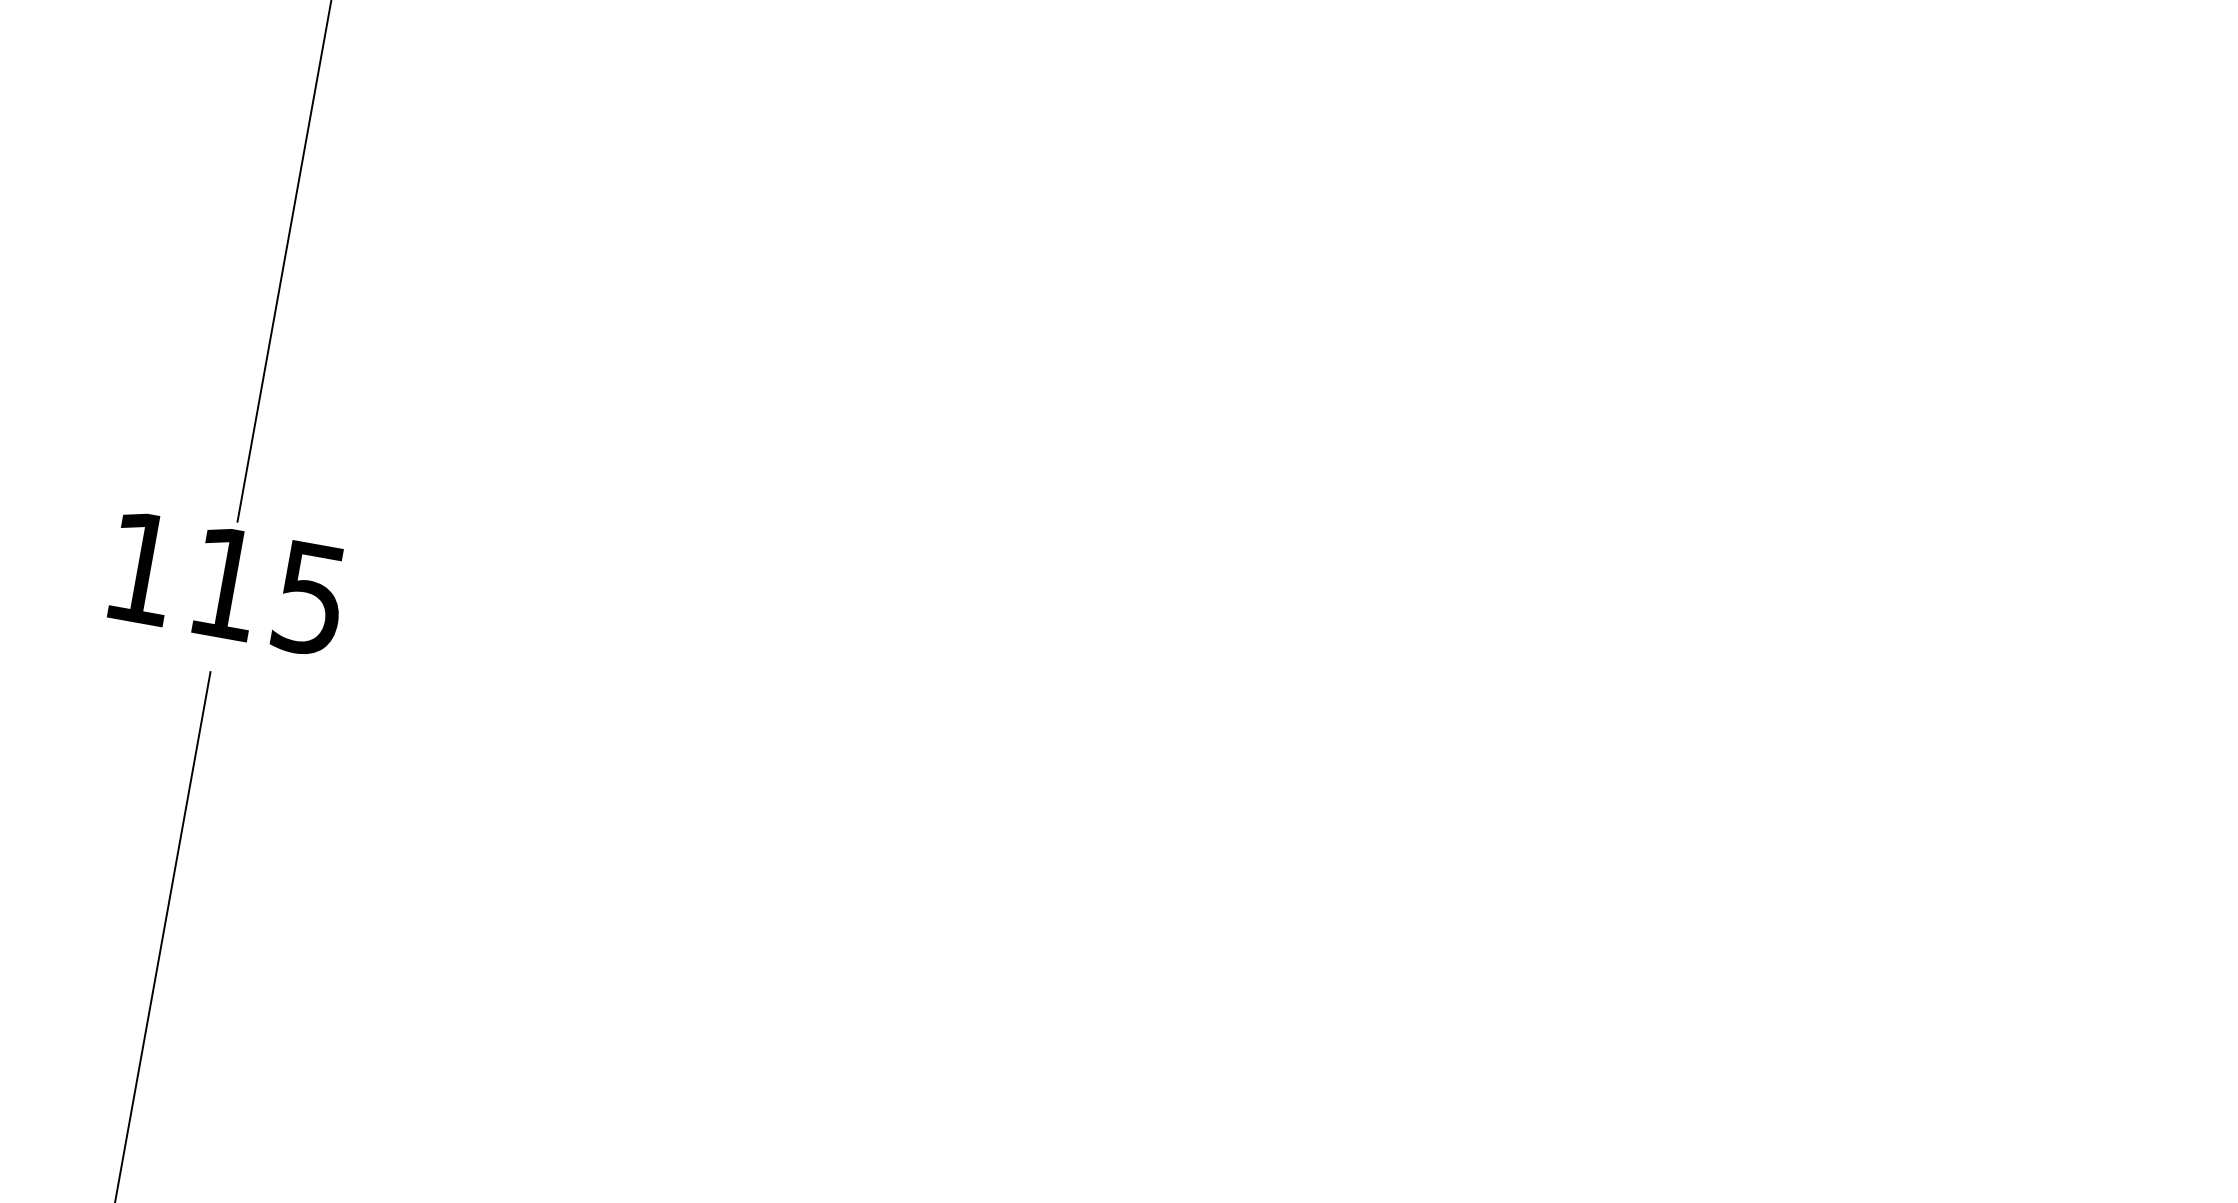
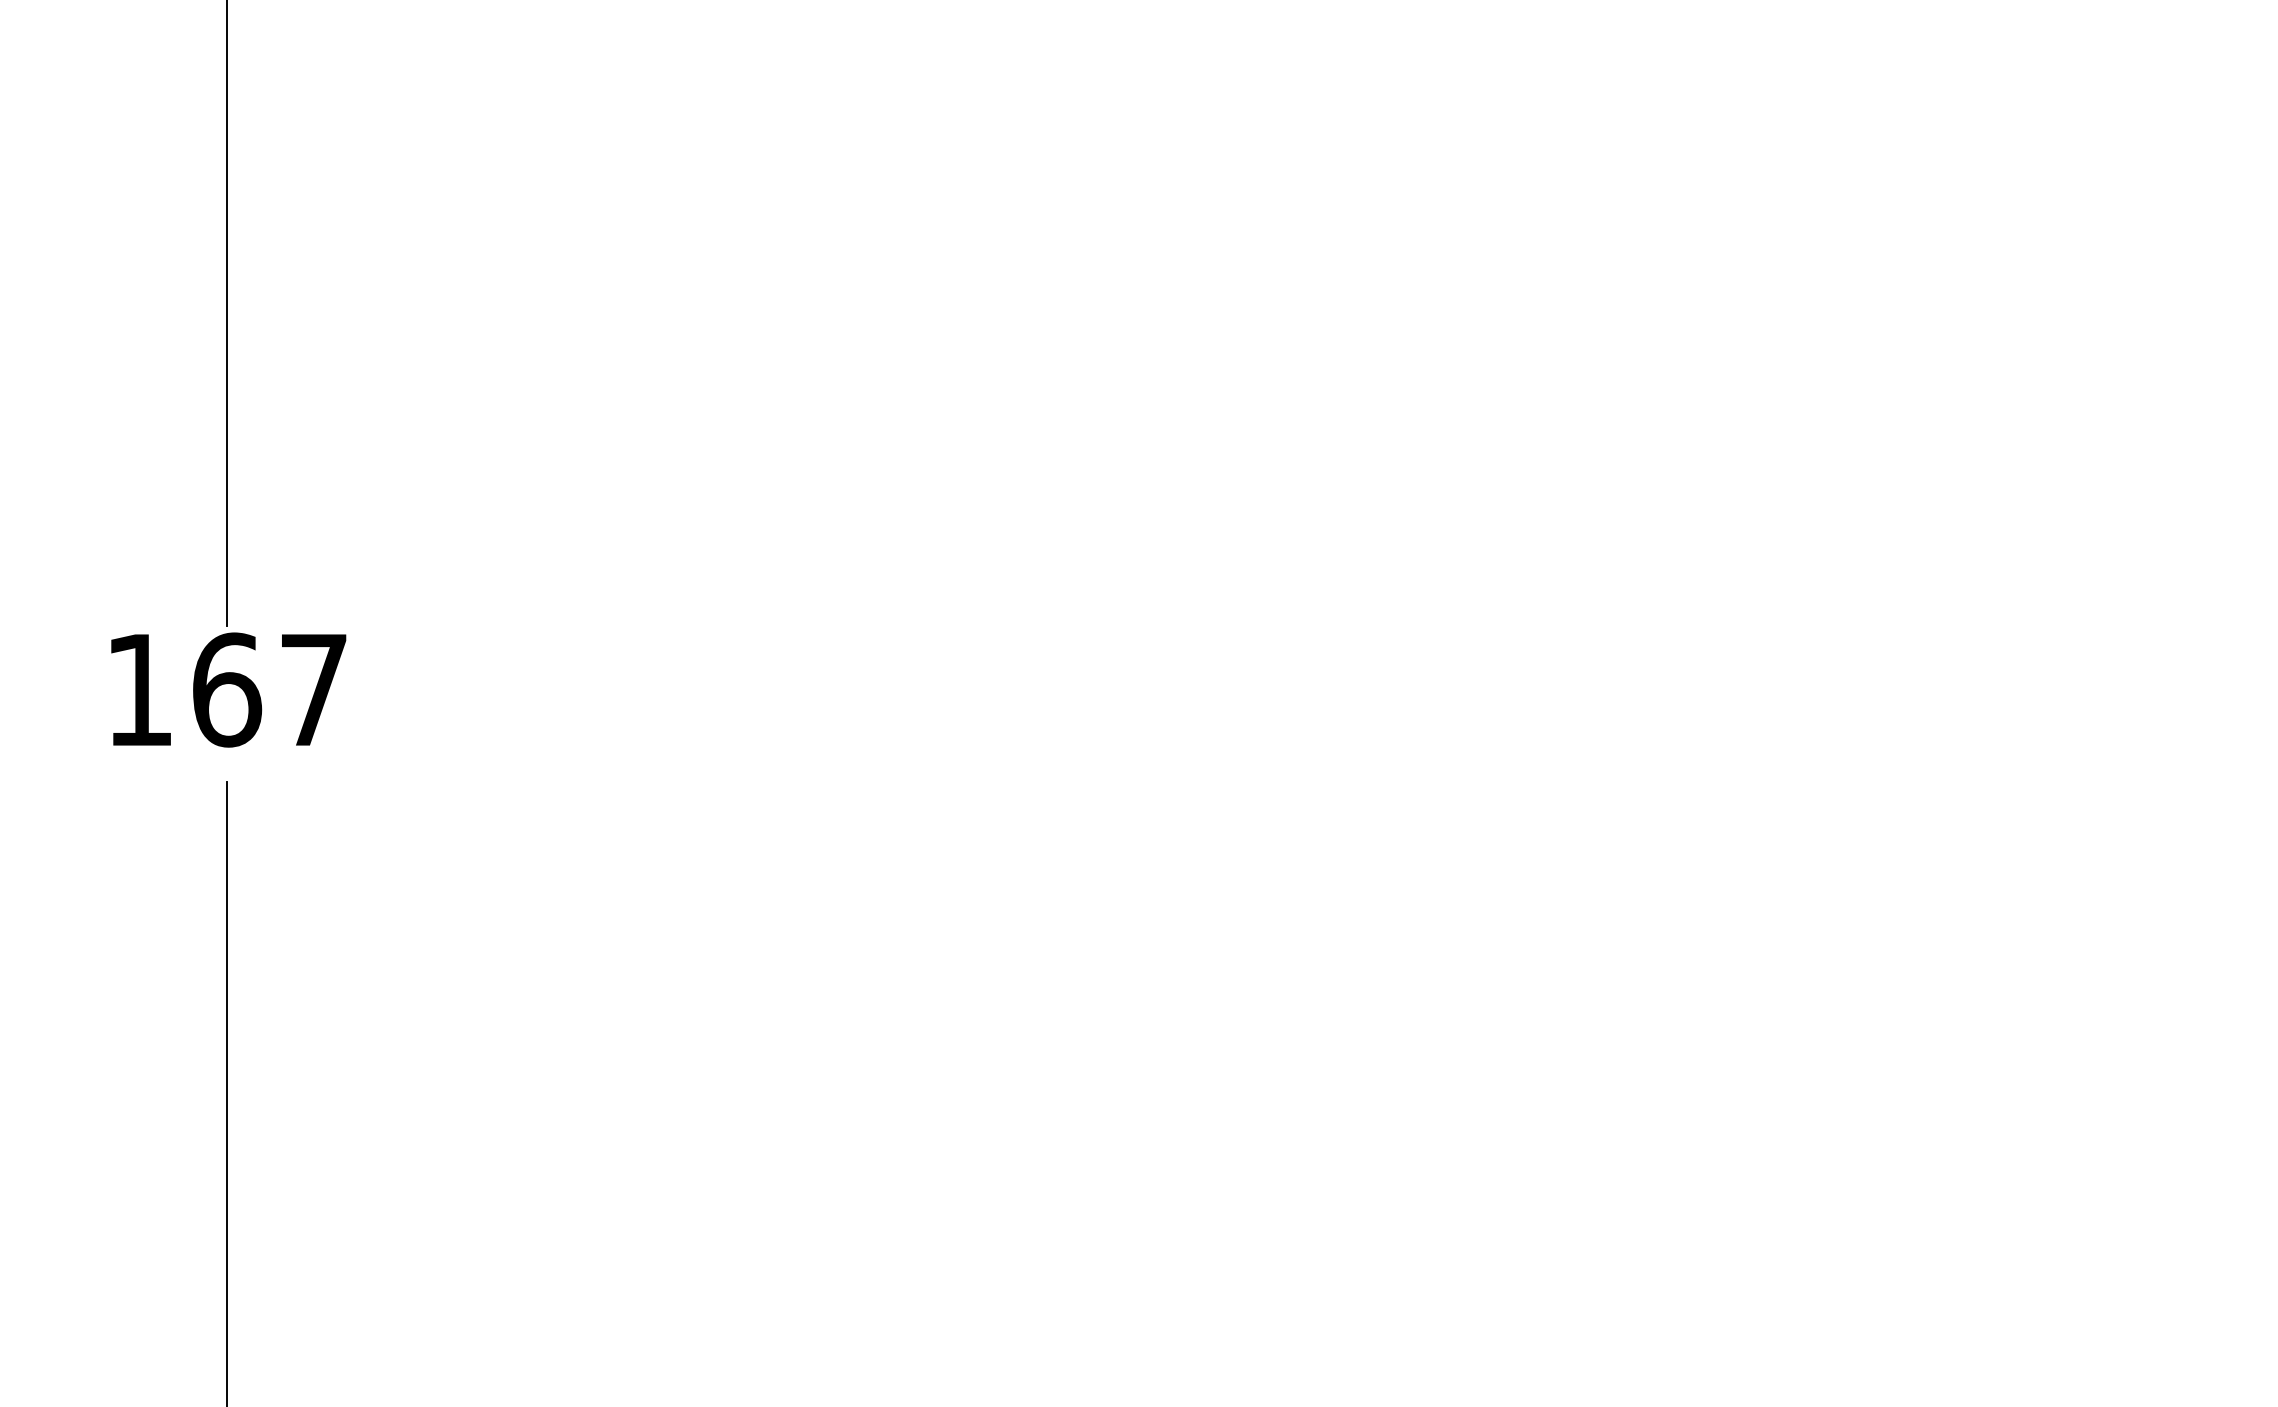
text: (267, 590) -> (269, 689), 115 -> 167

